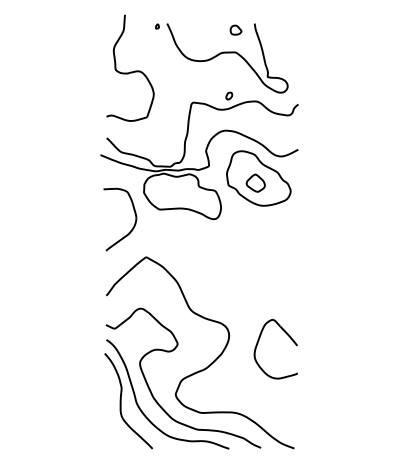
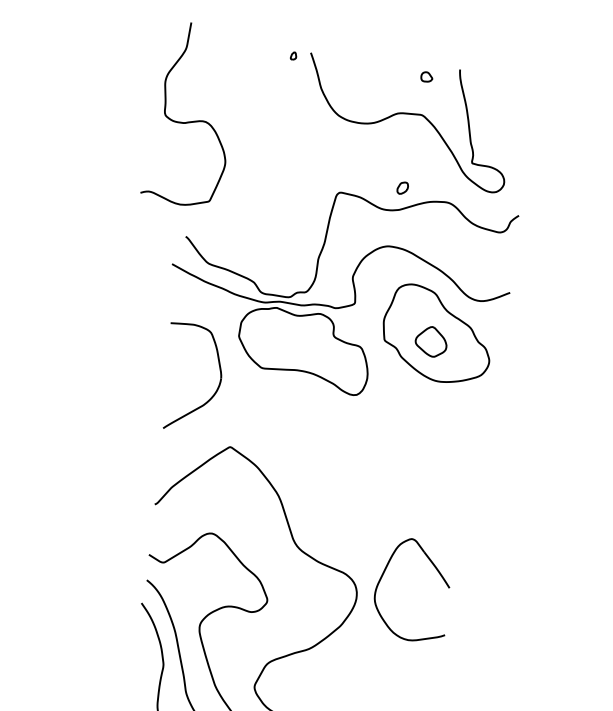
part: (235, 29) -> (426, 75), size x0.6
curve: (130, 71) -> (189, 120), moved
part: (258, 343) -> (383, 576), moved

